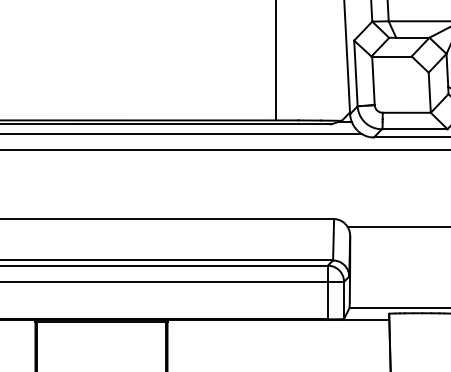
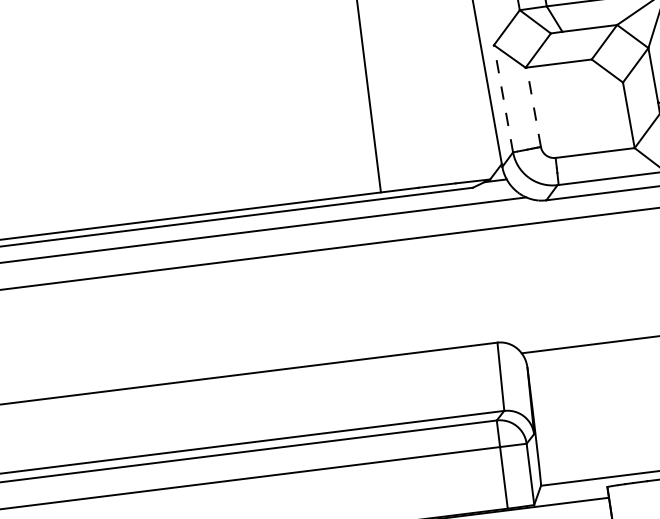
line: (355, 73) -> (502, 98), solid -> dashed
line: (373, 80) -> (533, 106), solid -> dashed

